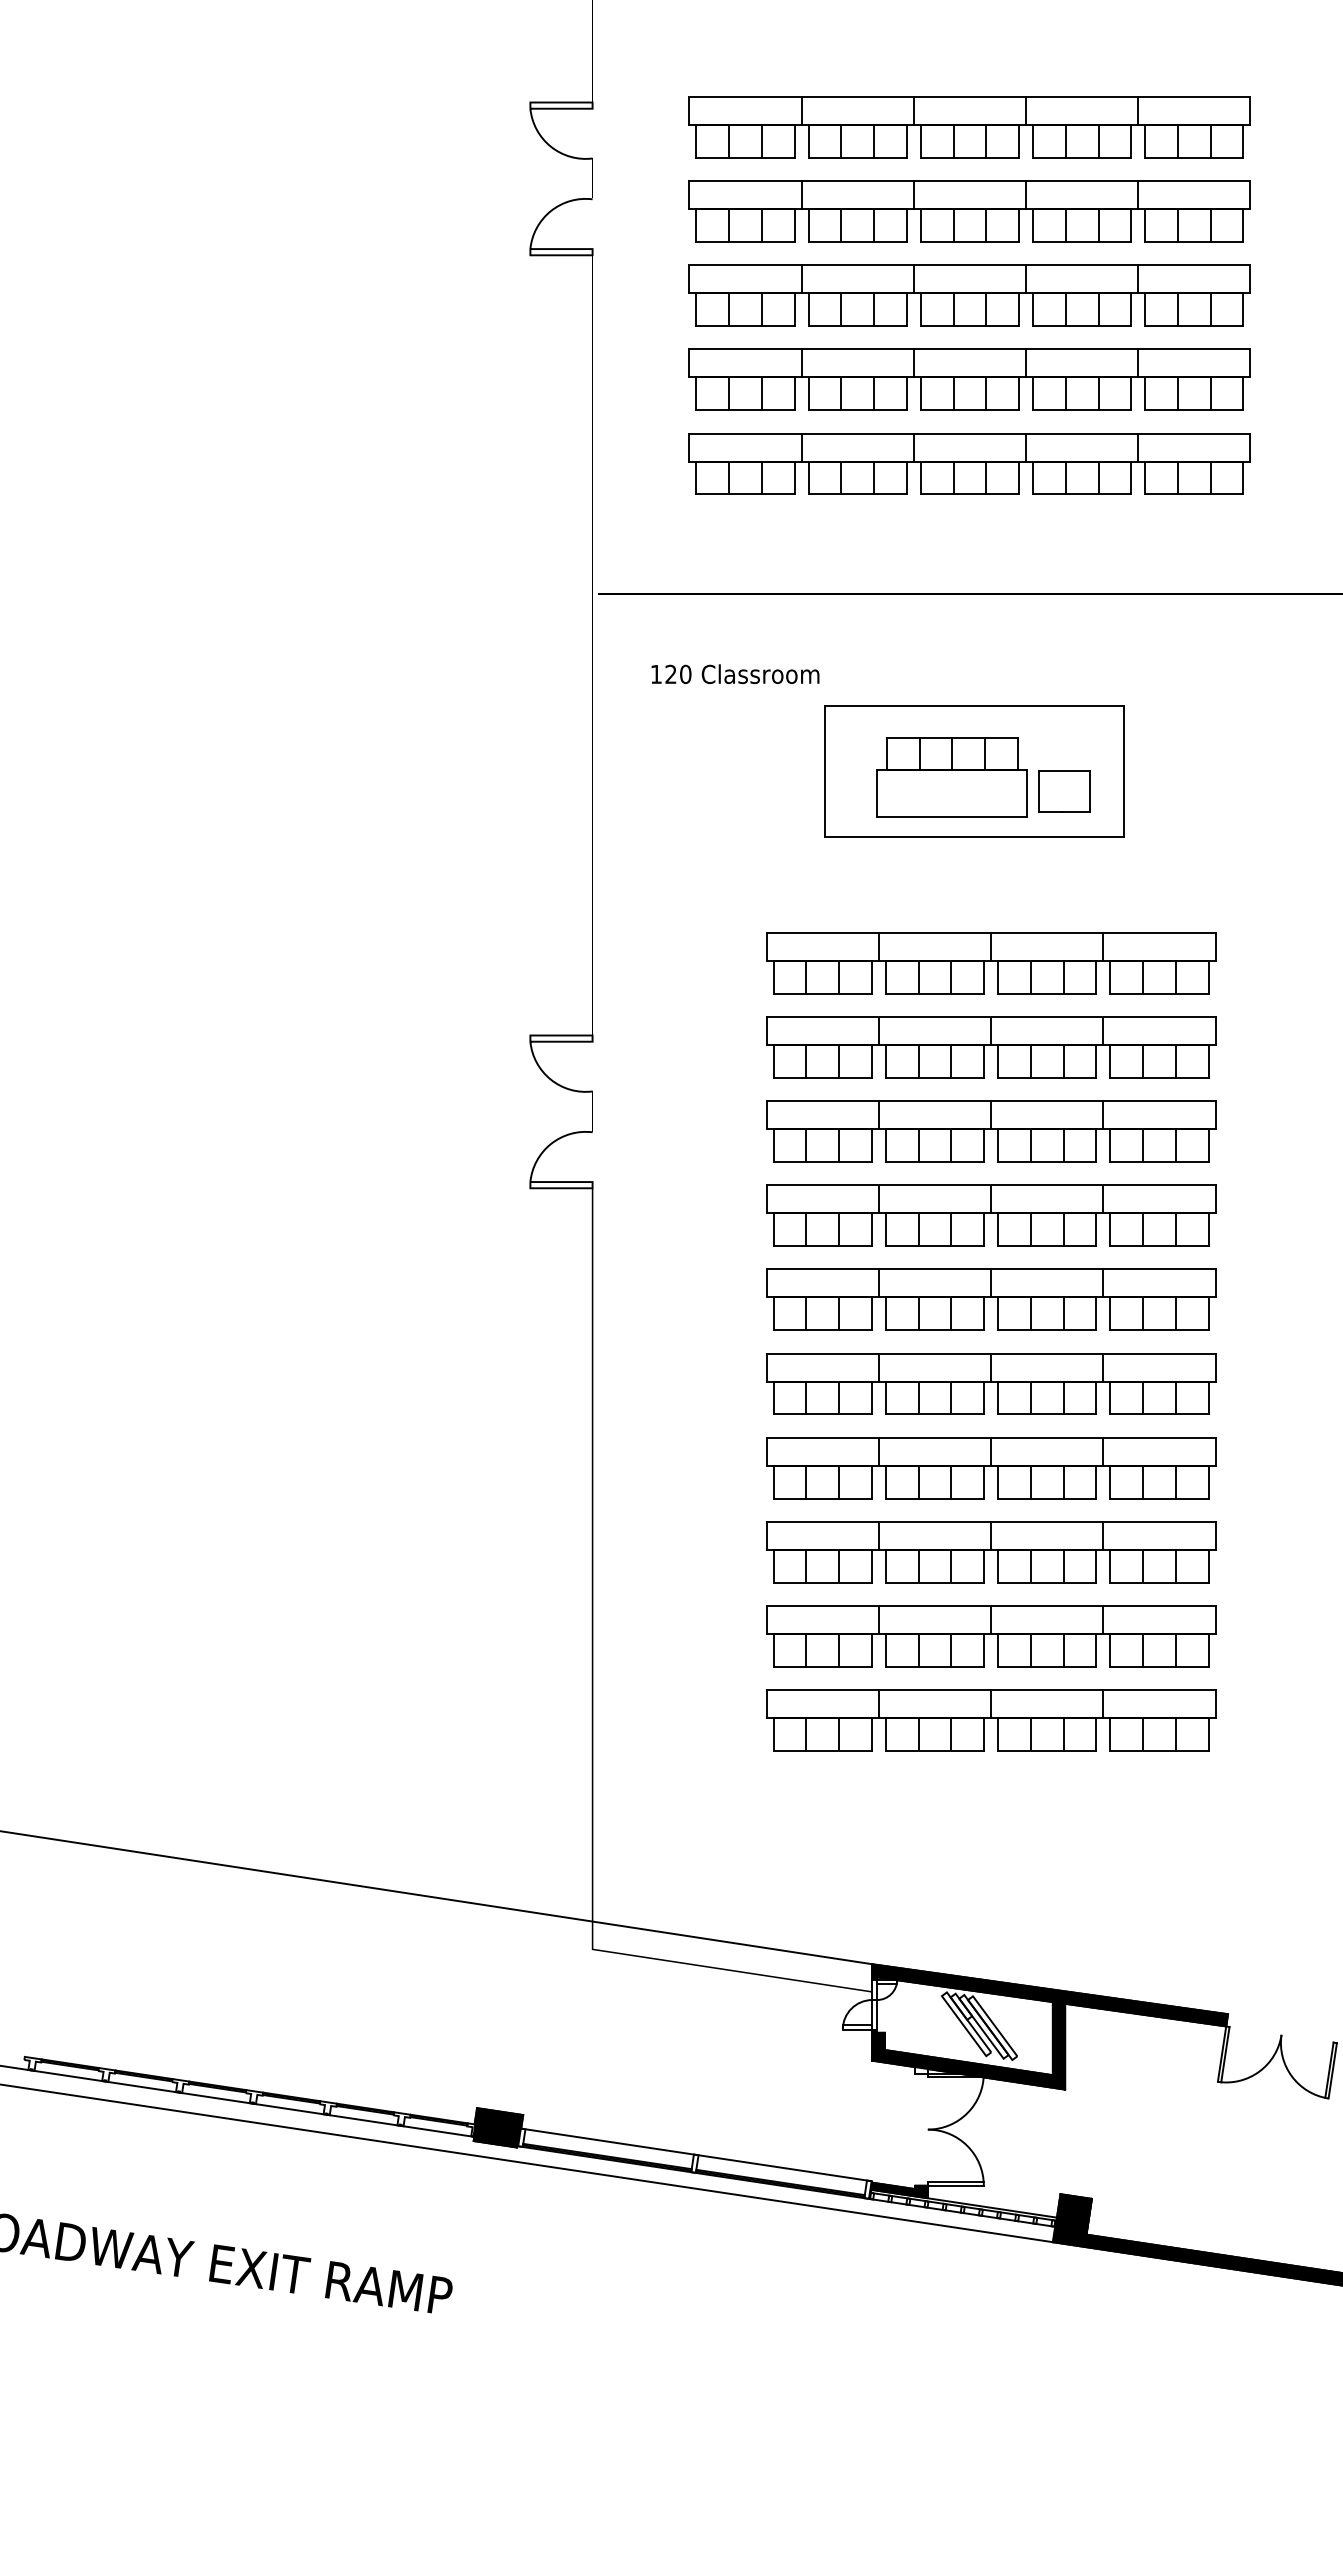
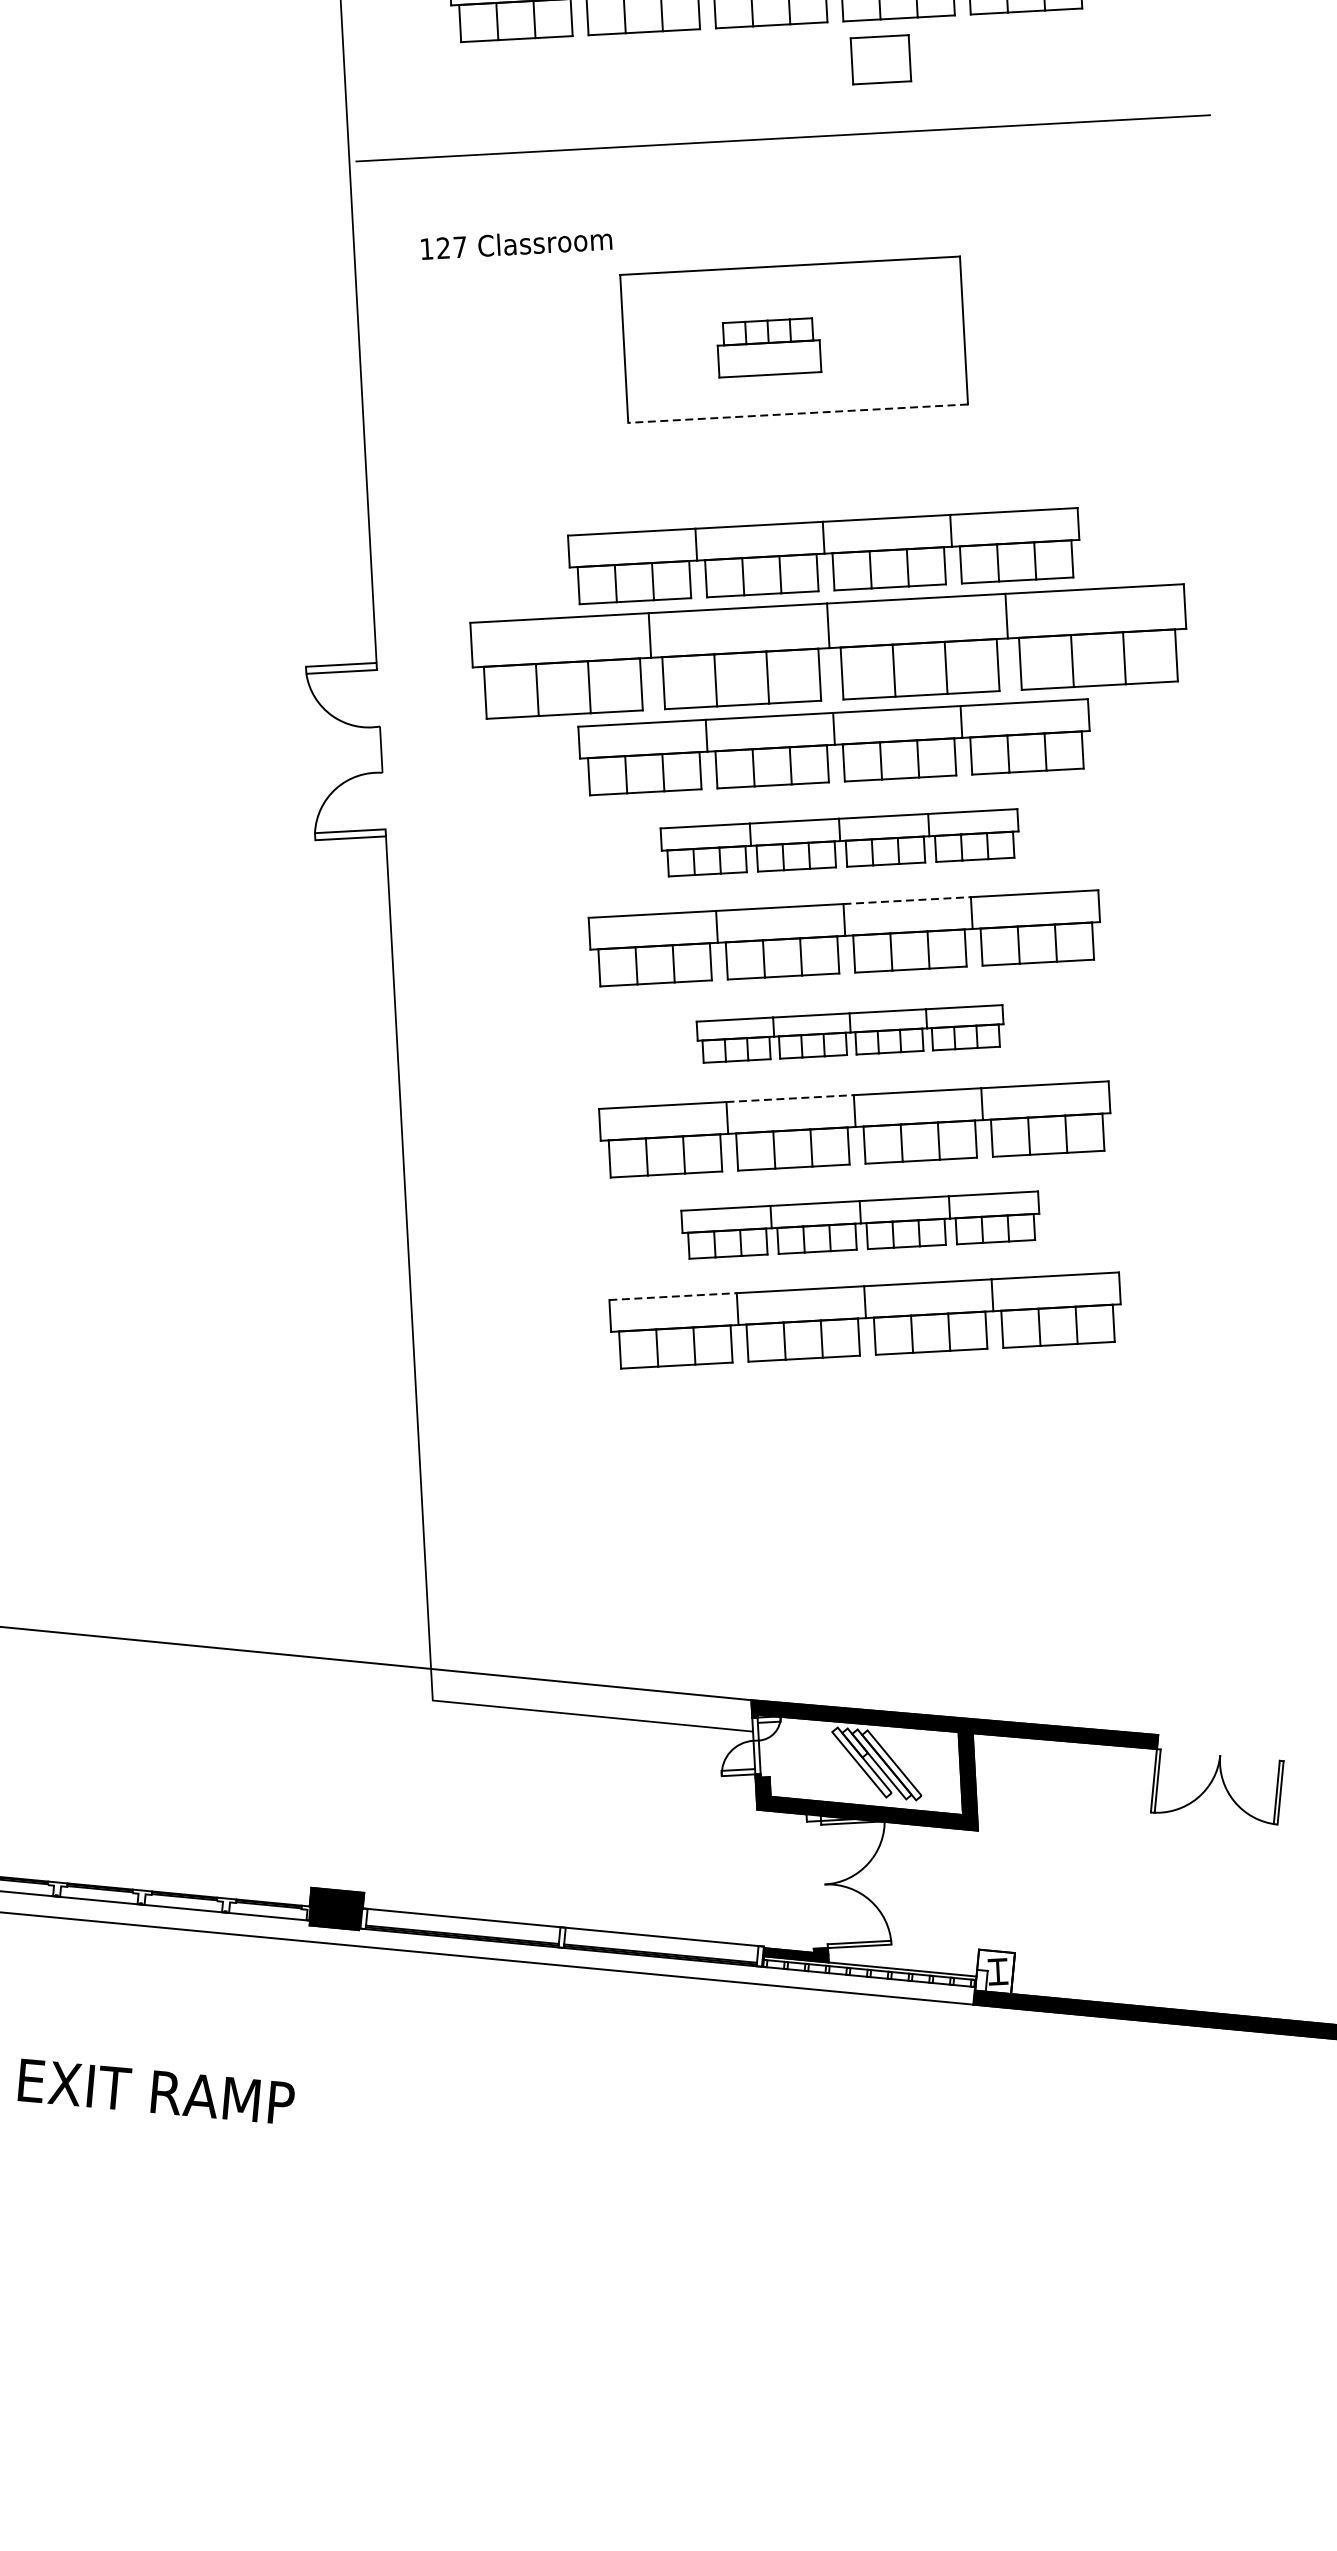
text: (685, 674) -> (459, 247), 120 -> 127
part: (951, 777) -> (768, 347), size x0.6
part: (1064, 791) -> (881, 59), moved
line: (974, 836) -> (797, 413), solid -> dashed
part: (991, 1047) -> (830, 652), size x1.4
part: (991, 1215) -> (840, 842), size x0.7
line: (1047, 1269) -> (907, 900), solid -> dashed
part: (991, 1383) -> (850, 1033), size x0.6
line: (935, 1437) -> (790, 1098), solid -> dashed
part: (991, 1552) -> (861, 1225), size x0.7
line: (823, 1606) -> (673, 1297), solid -> dashed
part: (991, 1720) -> (871, 1416), removed
fill: (1073, 2214) -> (995, 1971), removed

